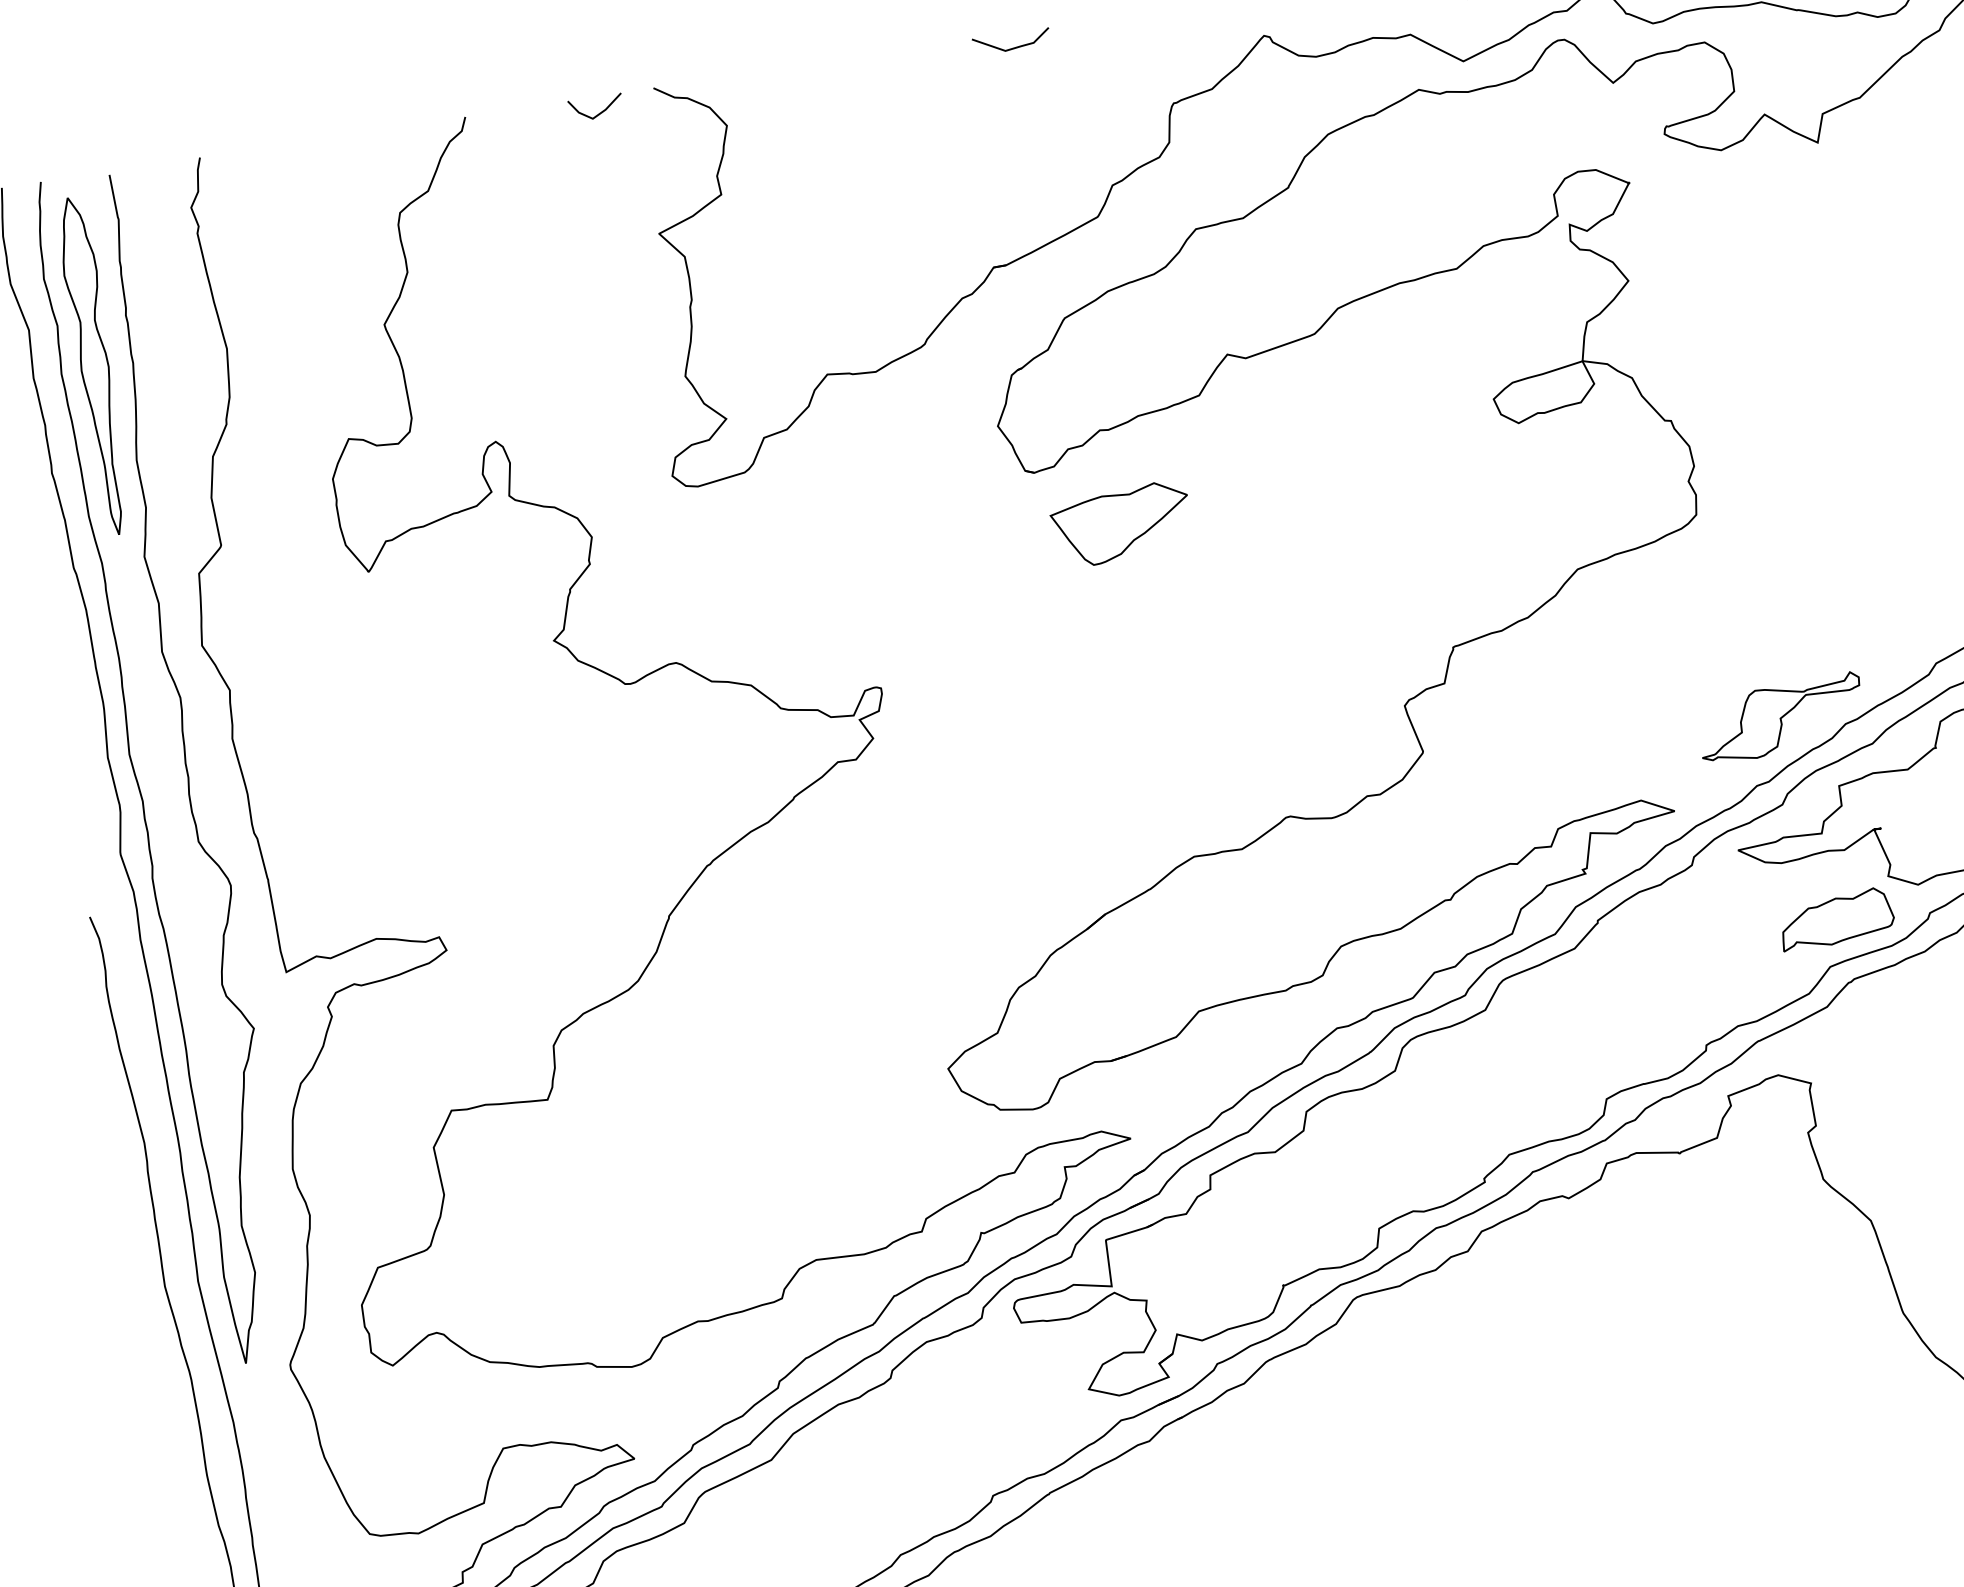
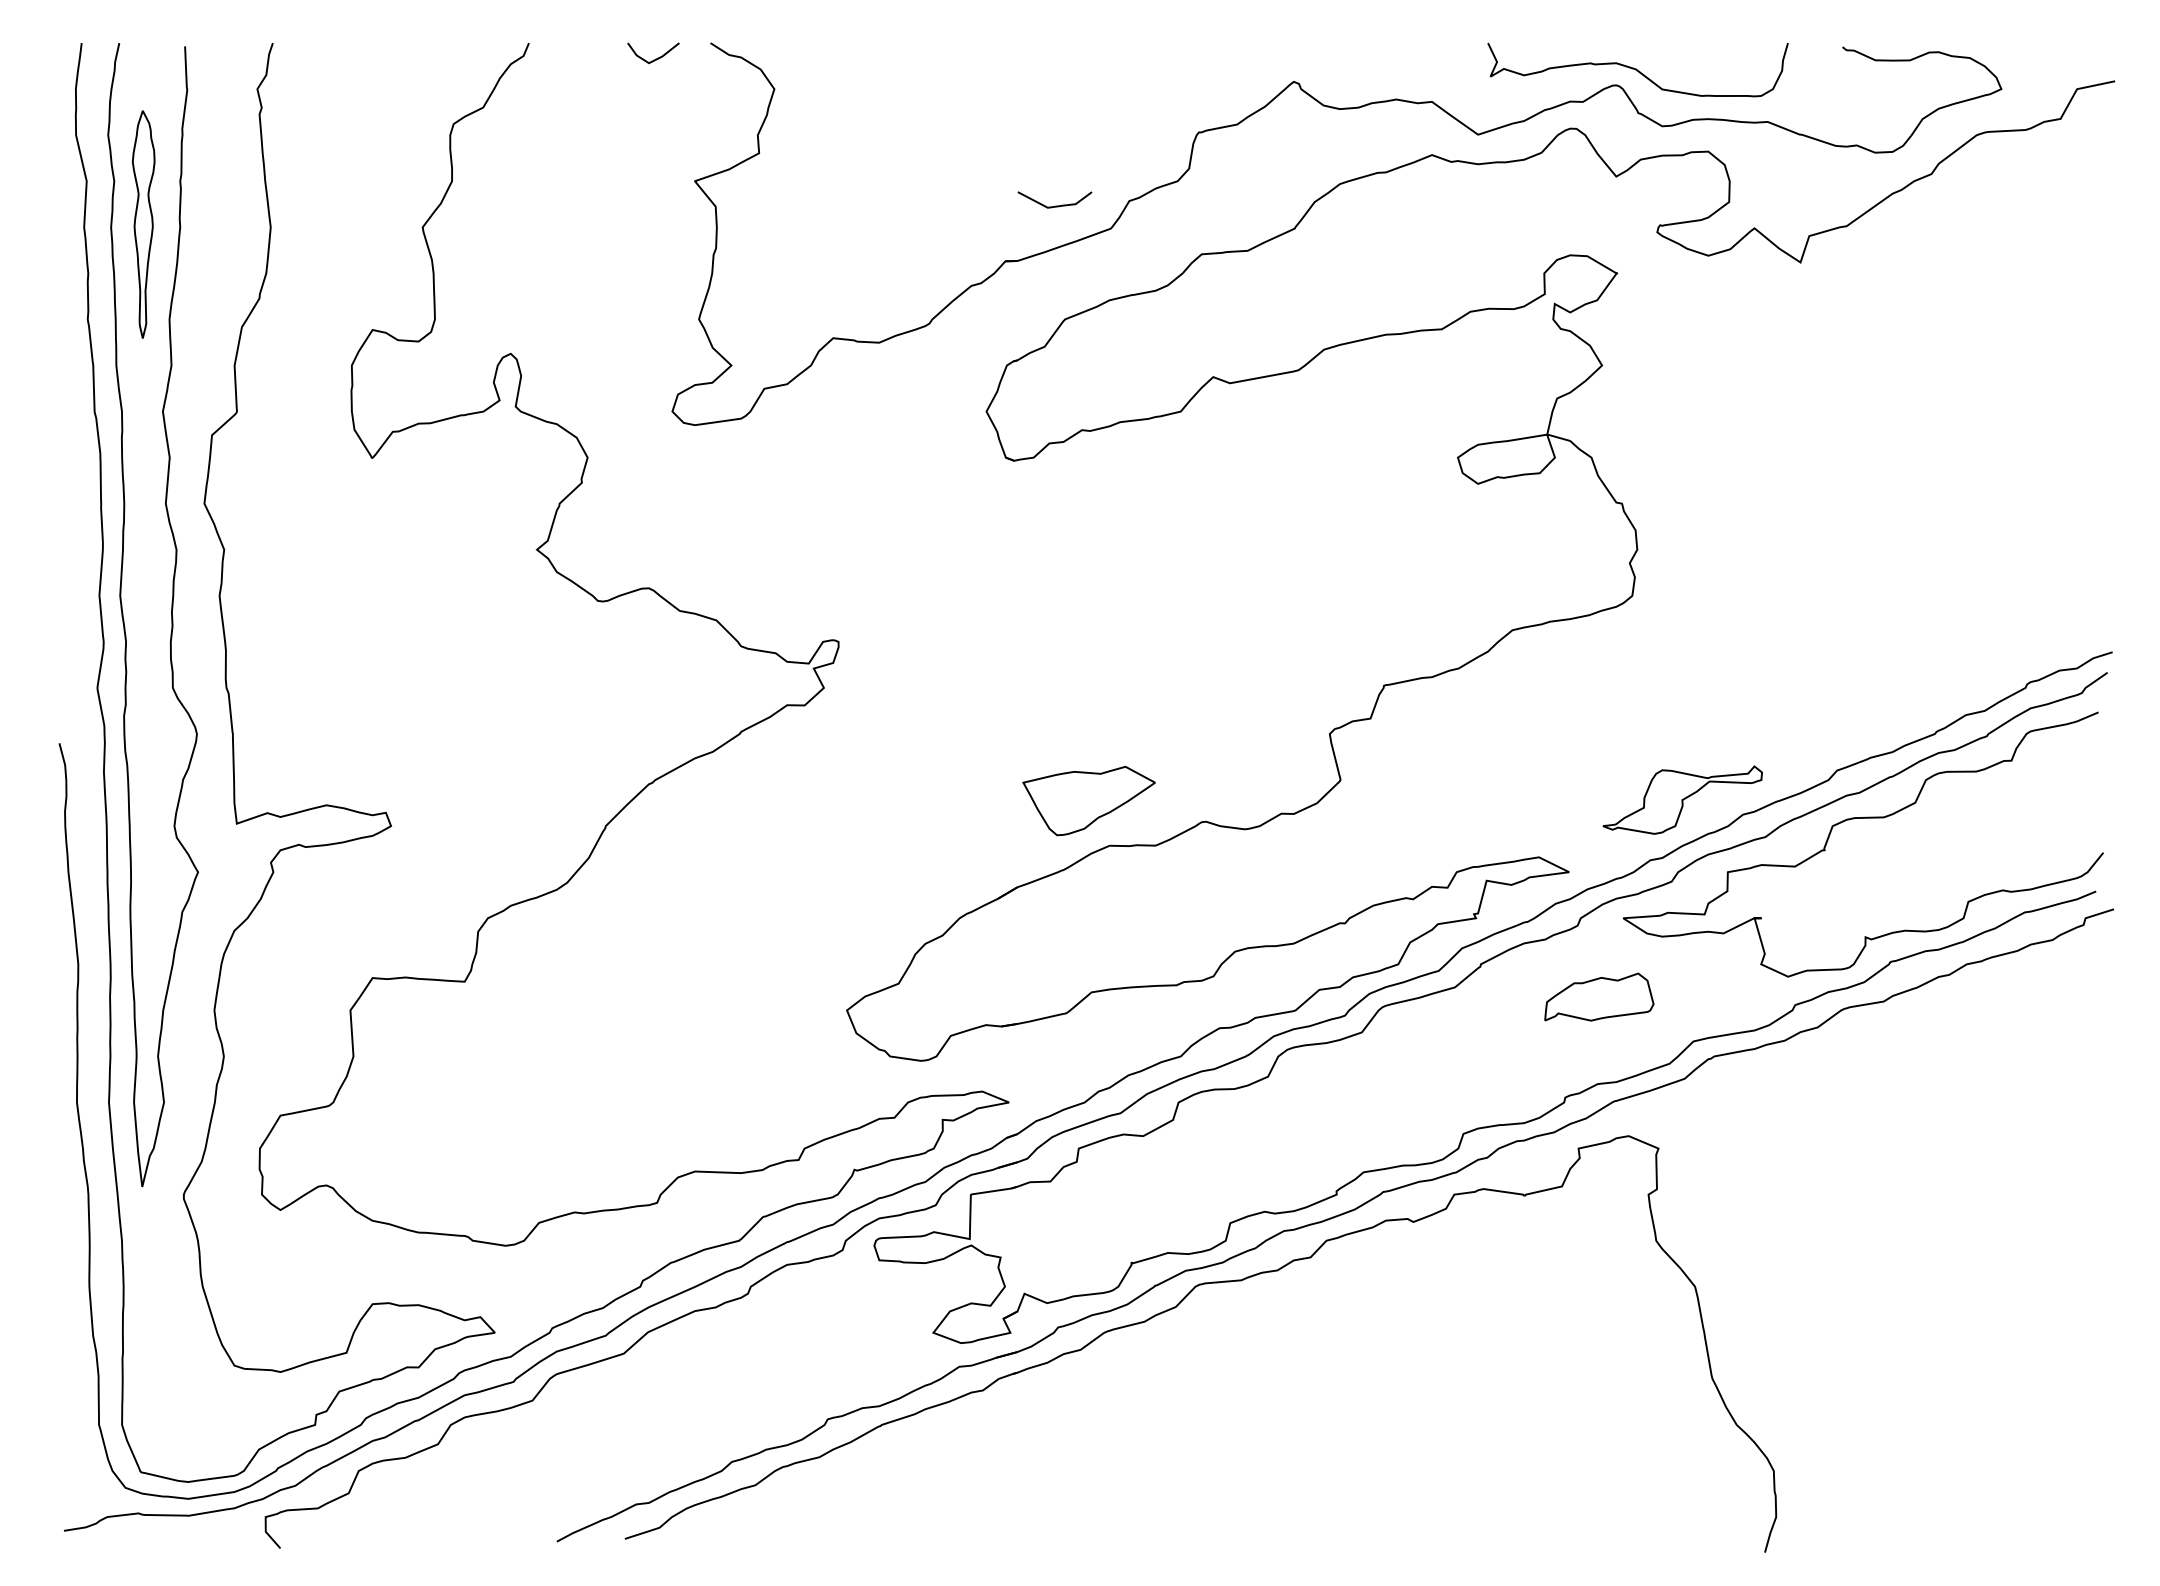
line: (1013, 47) -> (1055, 205), moved
part: (94, 366) -> (143, 224), size x0.7
part: (1120, 523) -> (1088, 800), moved
part: (1836, 918) -> (1599, 996), moved

